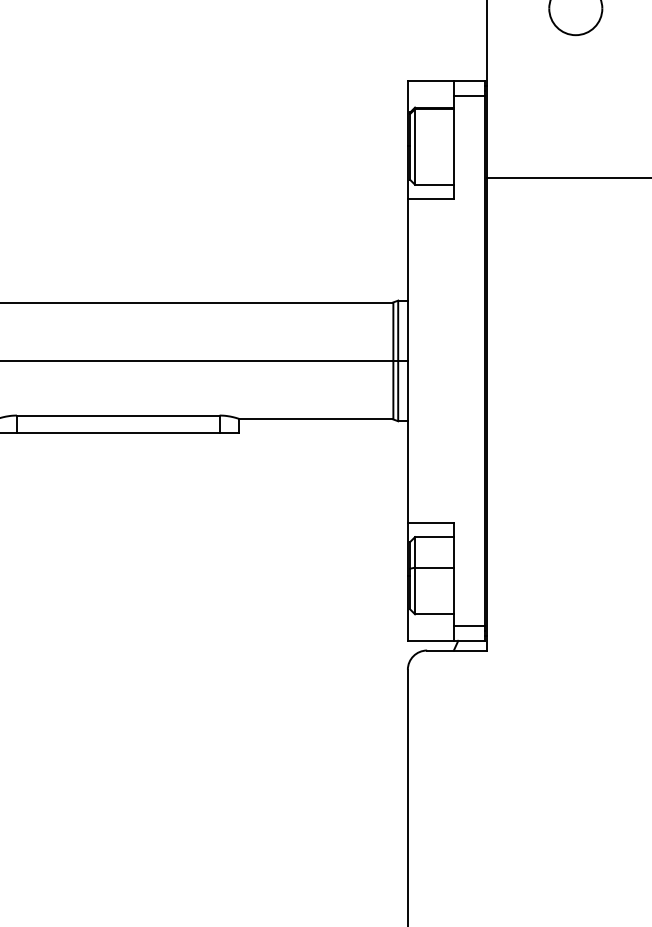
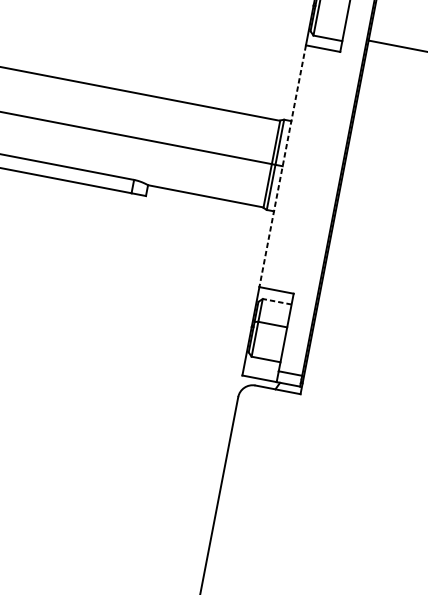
line: (407, 360) -> (282, 165), solid -> dashed
line: (433, 537) -> (276, 301), solid -> dashed

